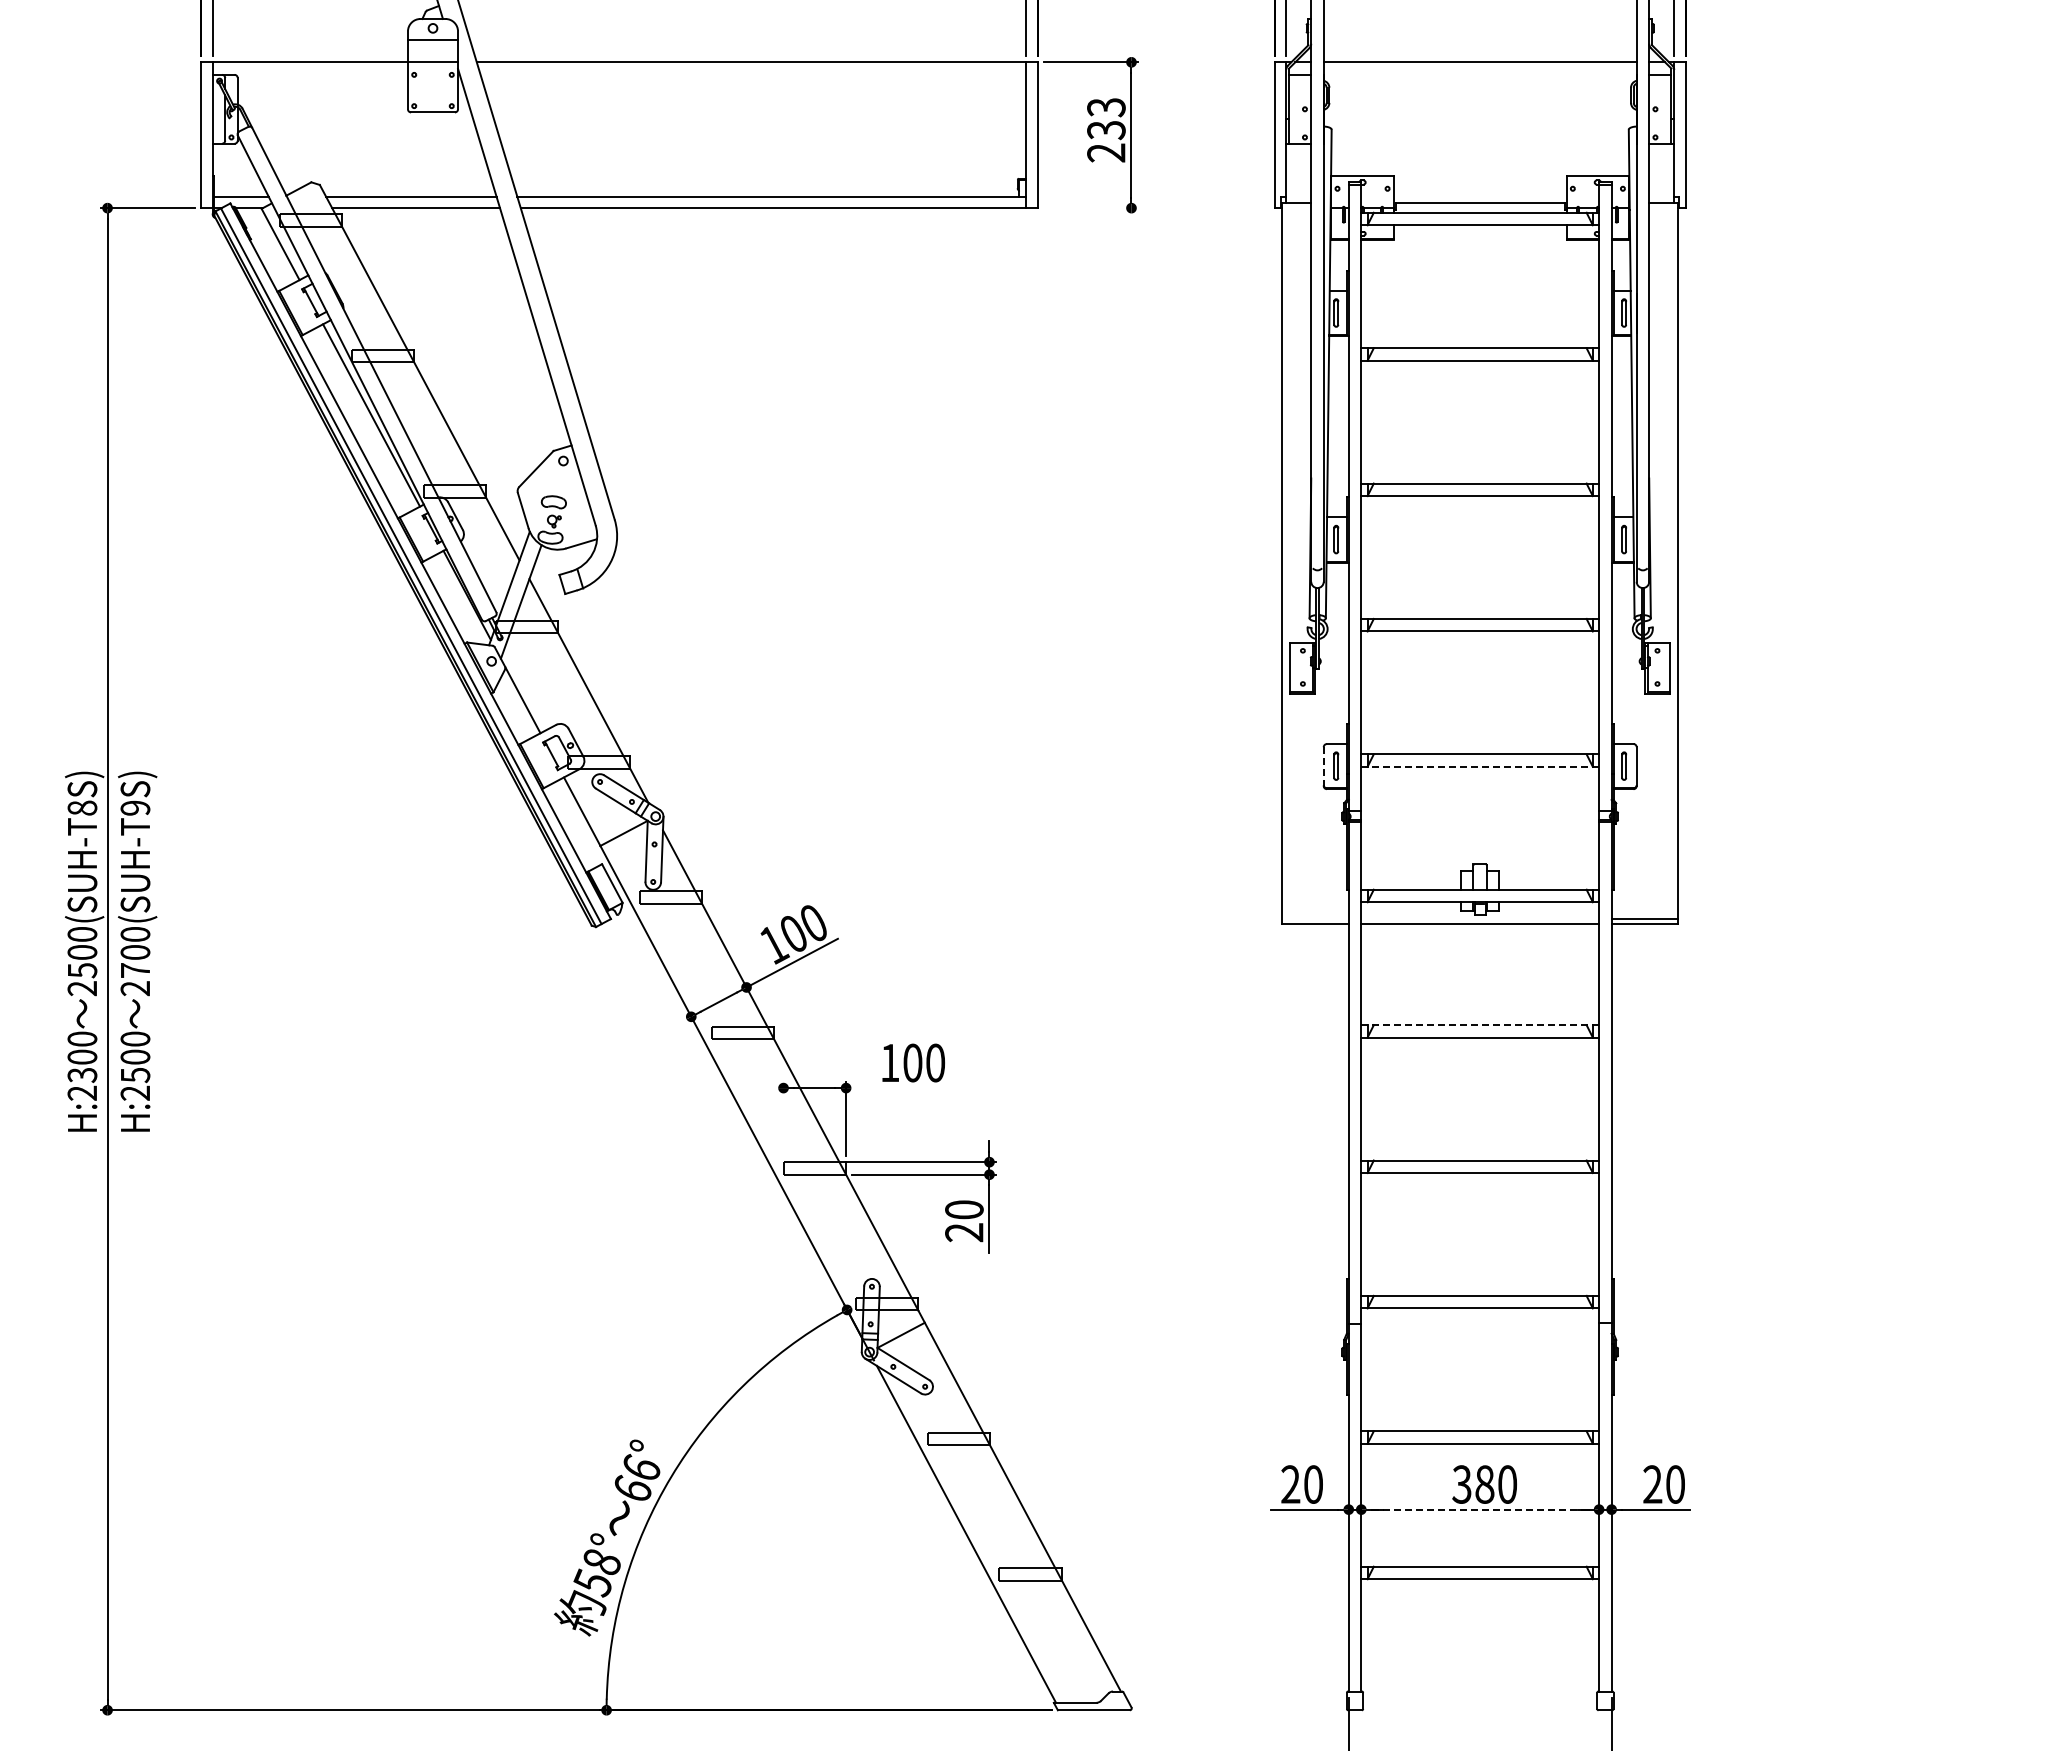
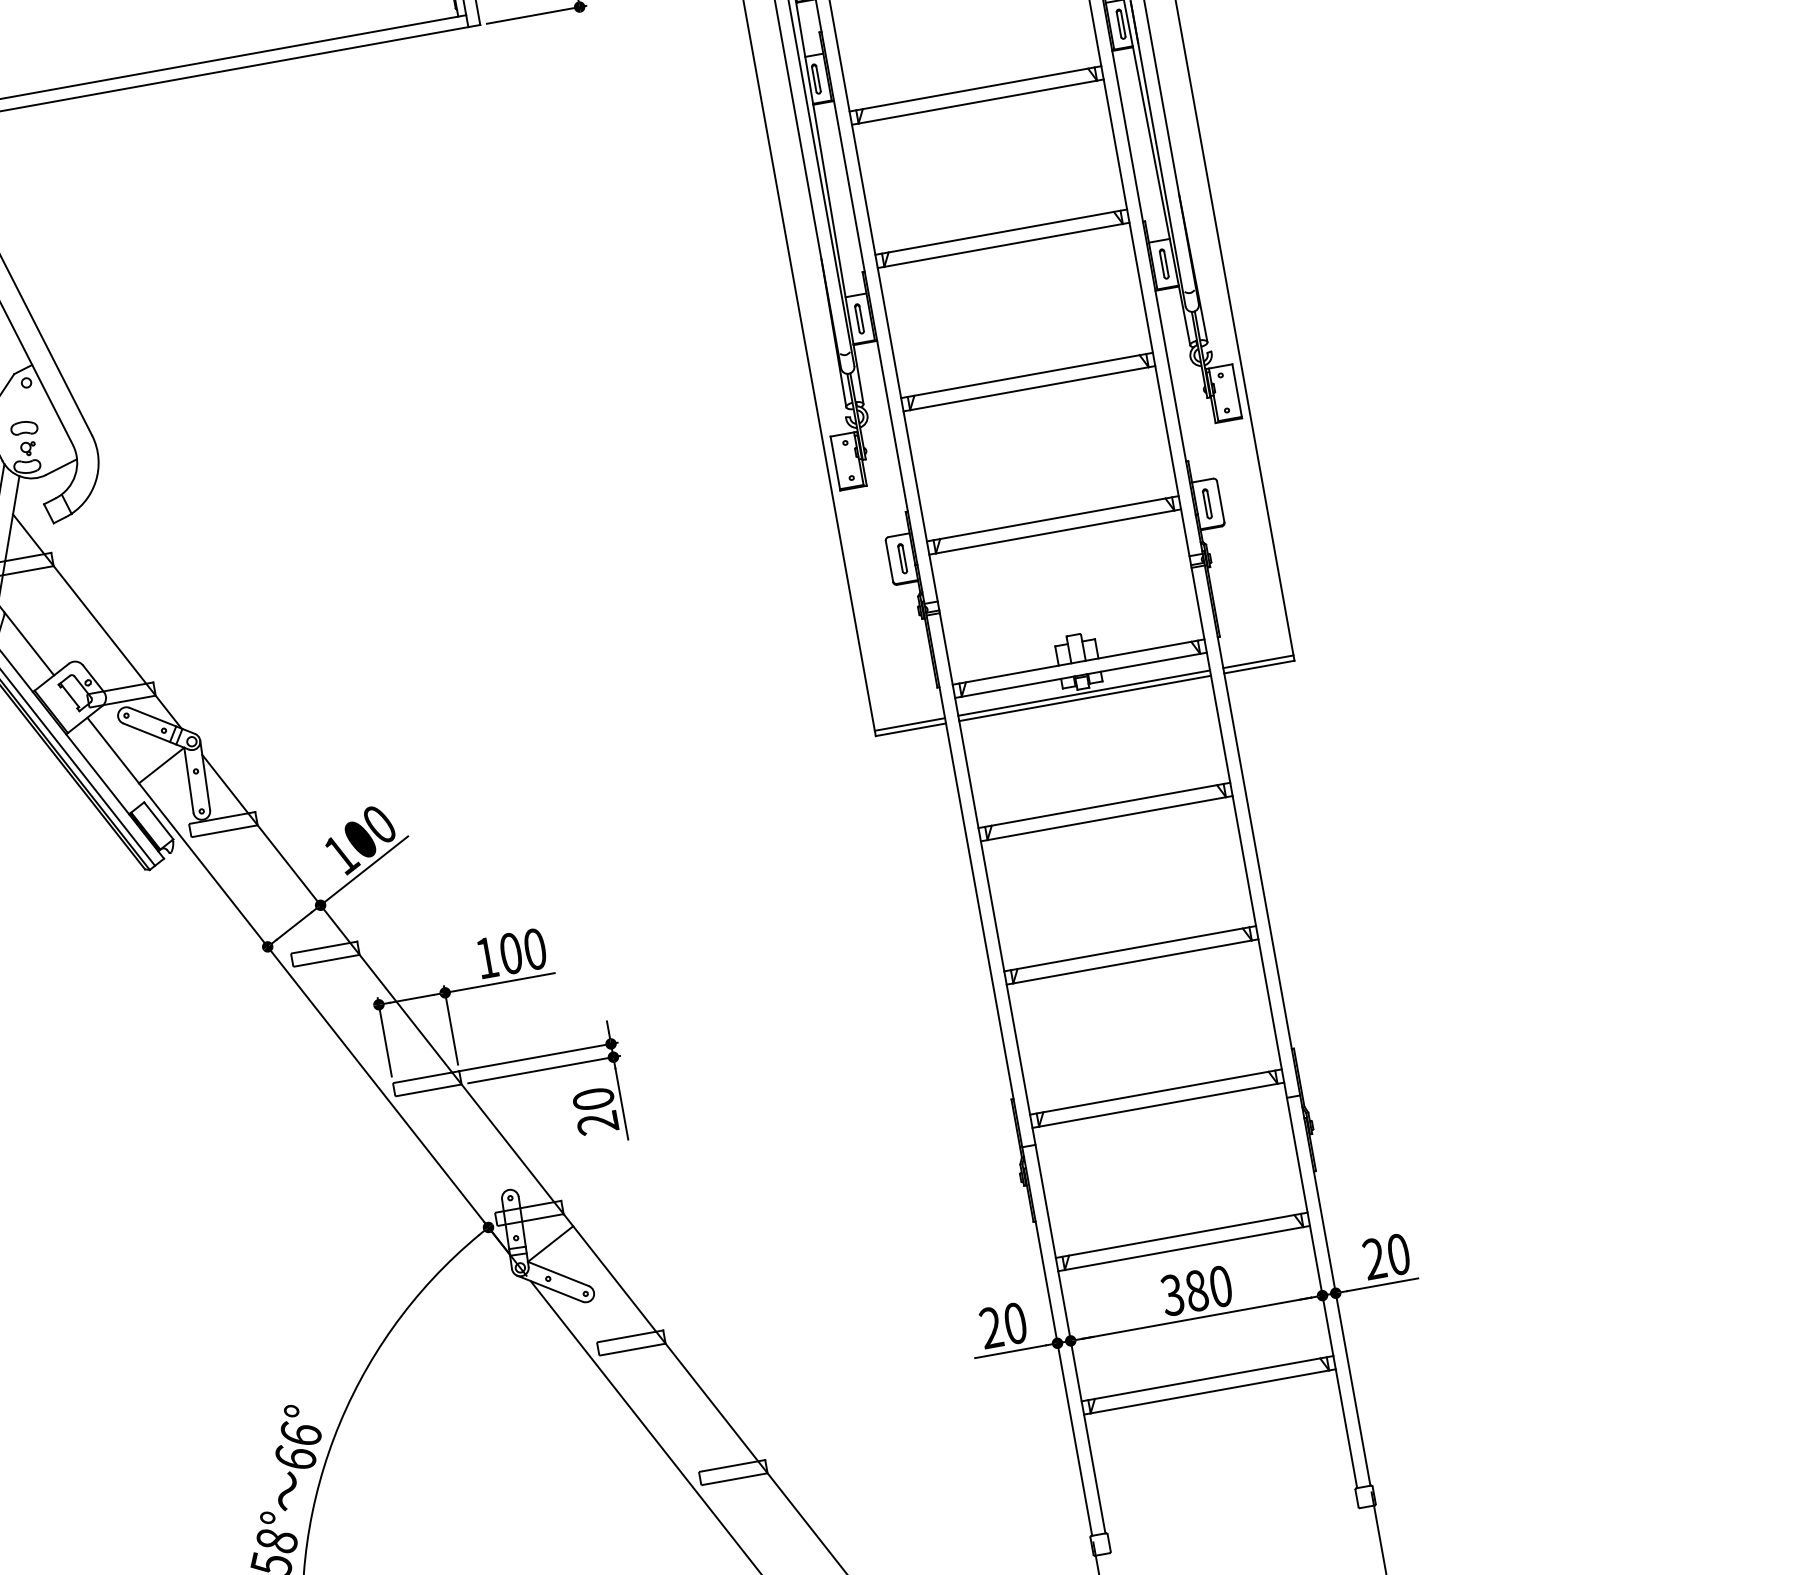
line: (1090, 208) -> (536, 15), added
line: (1480, 766) -> (1055, 531), dashed -> solid
line: (1323, 767) -> (889, 562), dashed -> solid
line: (1315, 919) -> (909, 724), added
line: (1480, 919) -> (1084, 693), added
line: (1480, 1025) -> (1104, 805), dashed -> solid
line: (897, 1088) -> (499, 983), added
line: (783, 1118) -> (384, 1036), added
line: (1480, 1509) -> (1196, 1318), dashed -> solid

